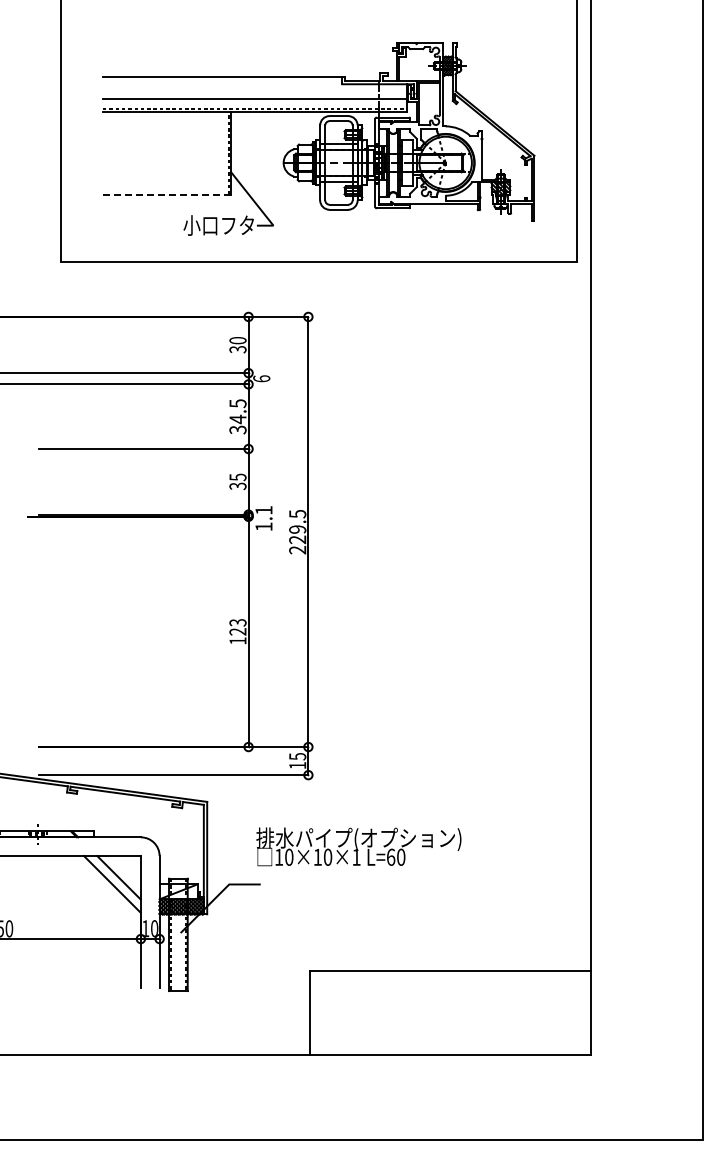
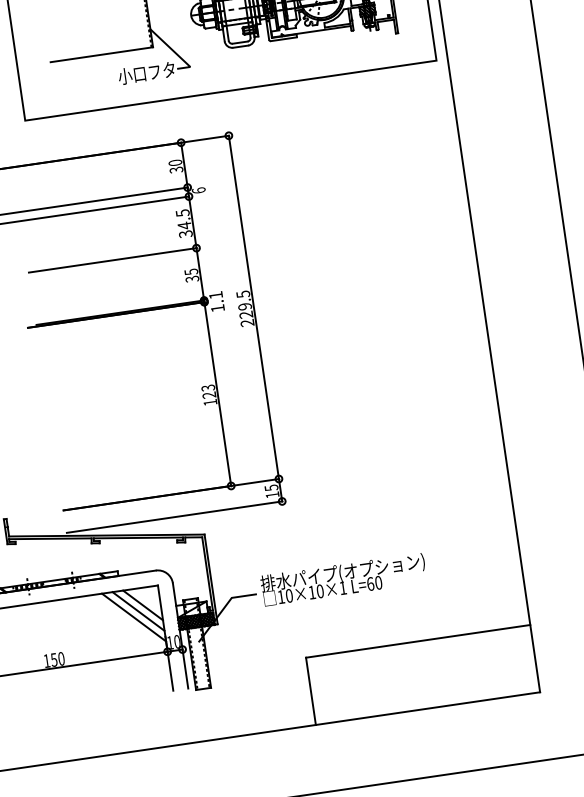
line: (167, 194) -> (102, 54), dashed -> solid
text: (358, 846) -> (343, 579), moved
line: (105, 891) -> (133, 617), added

